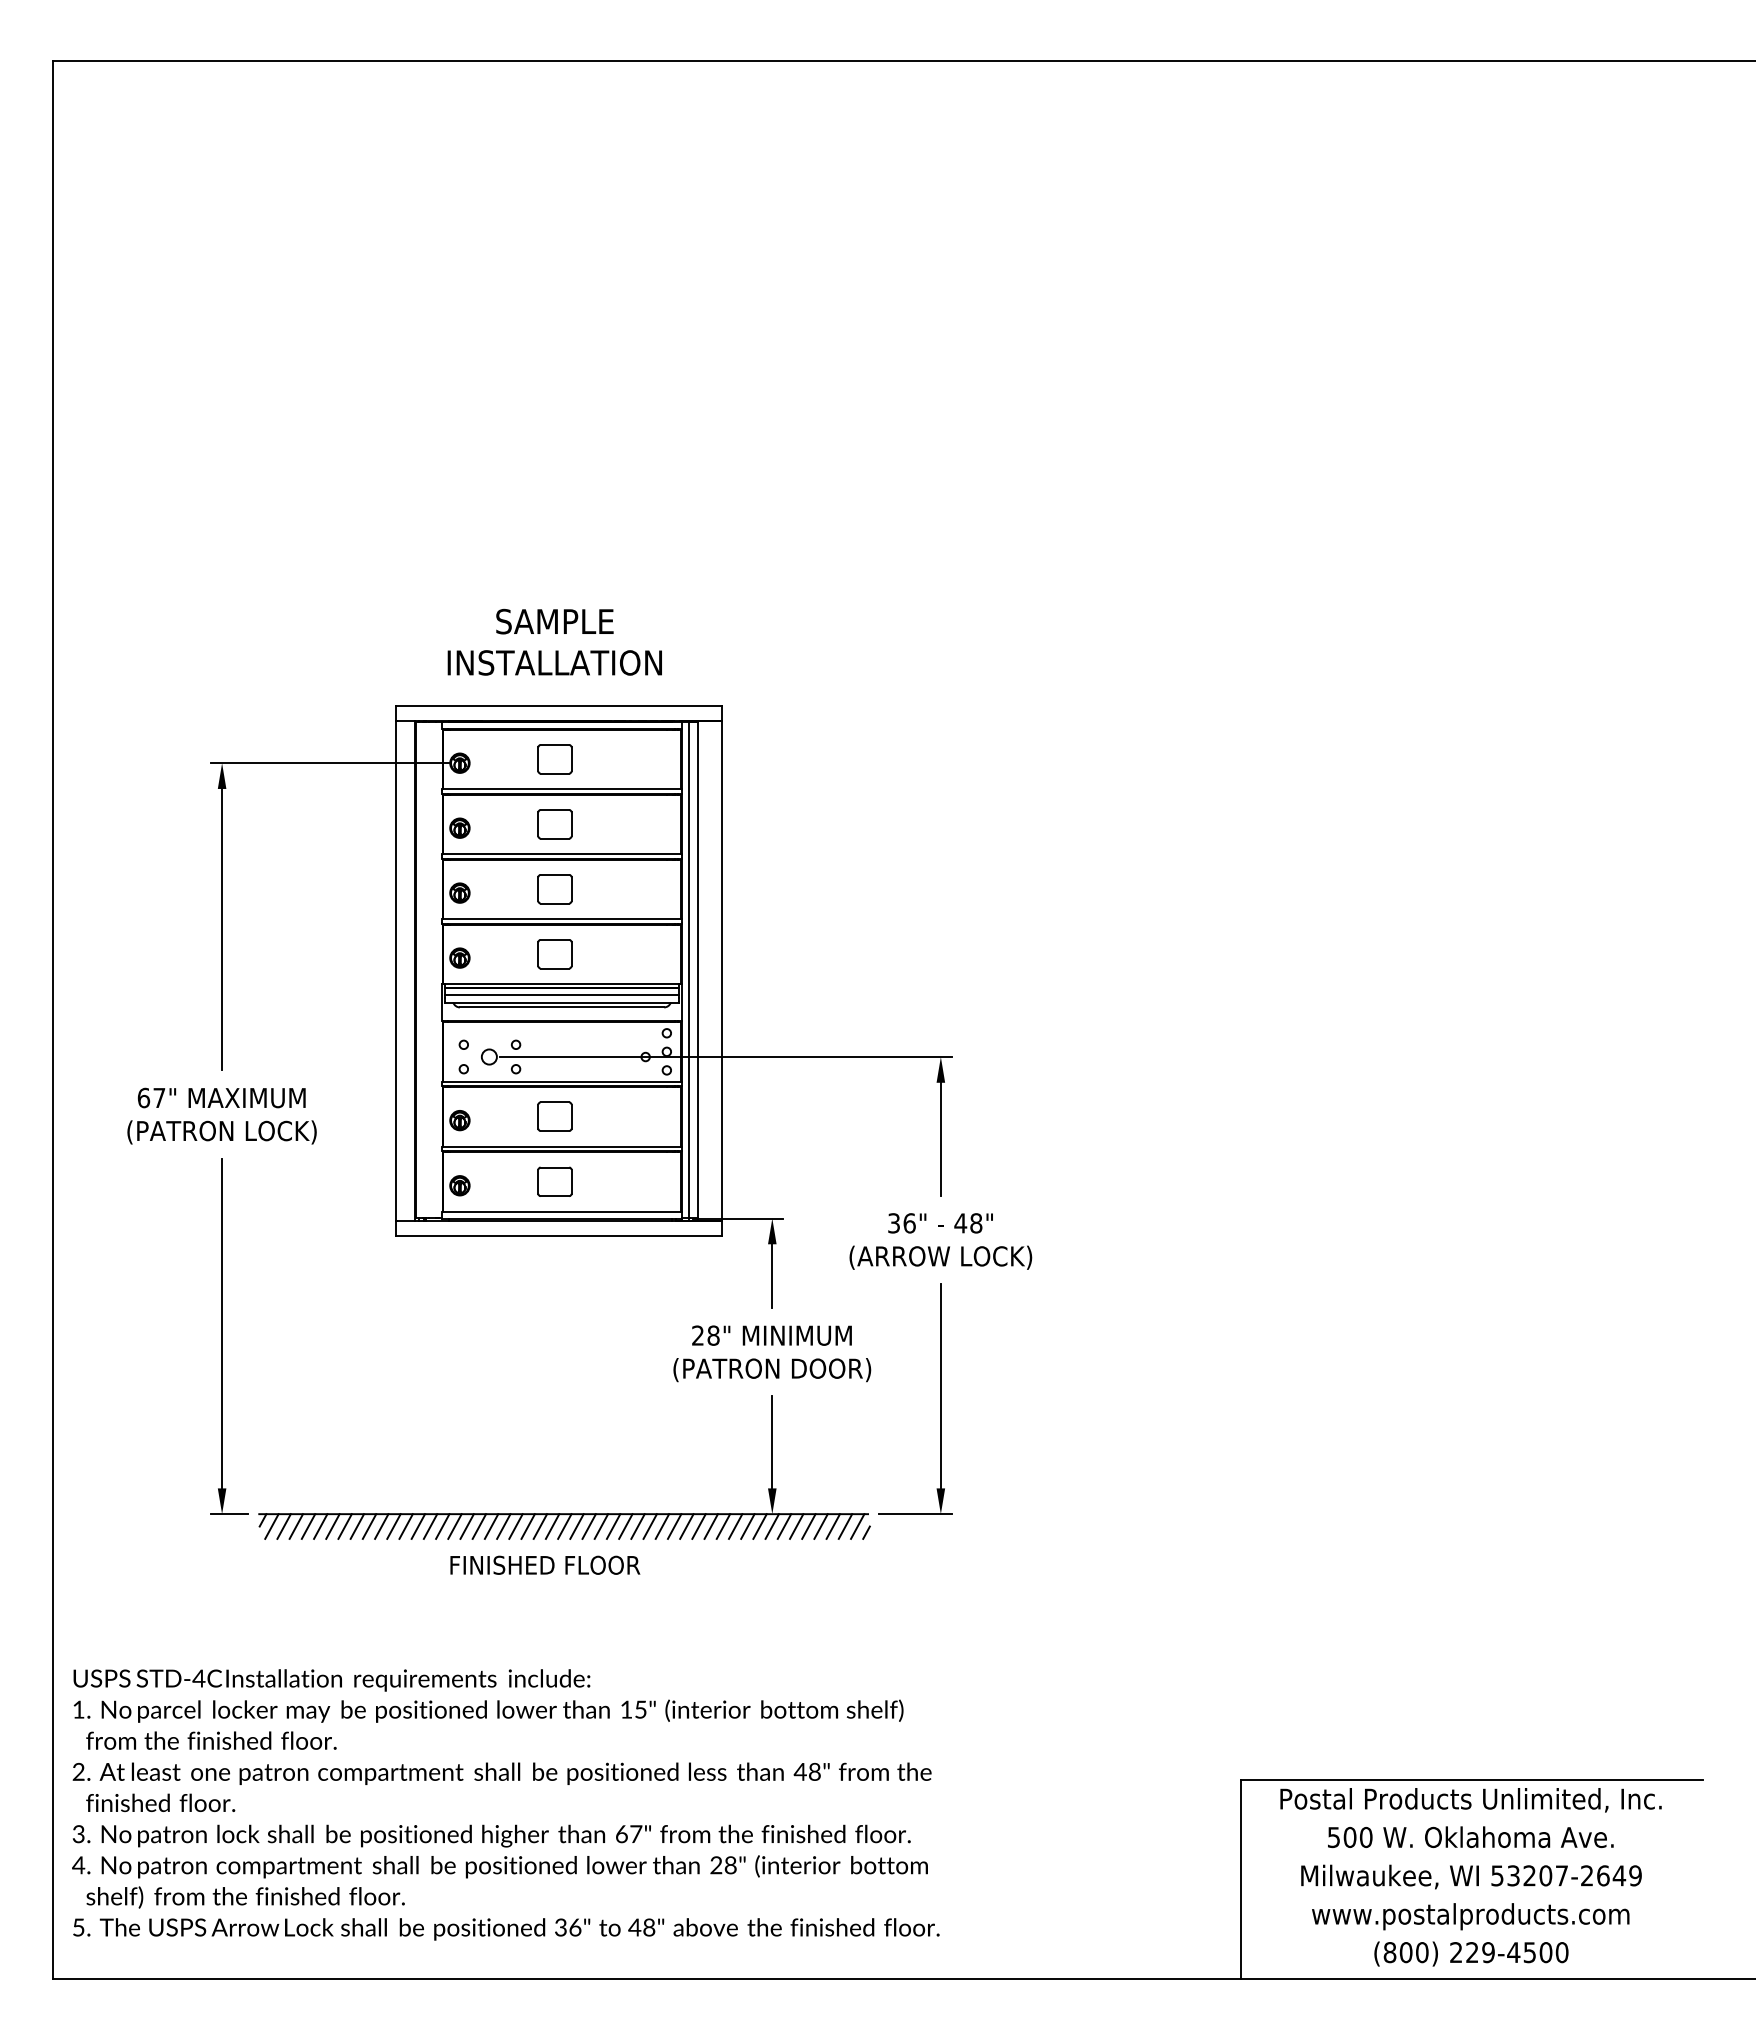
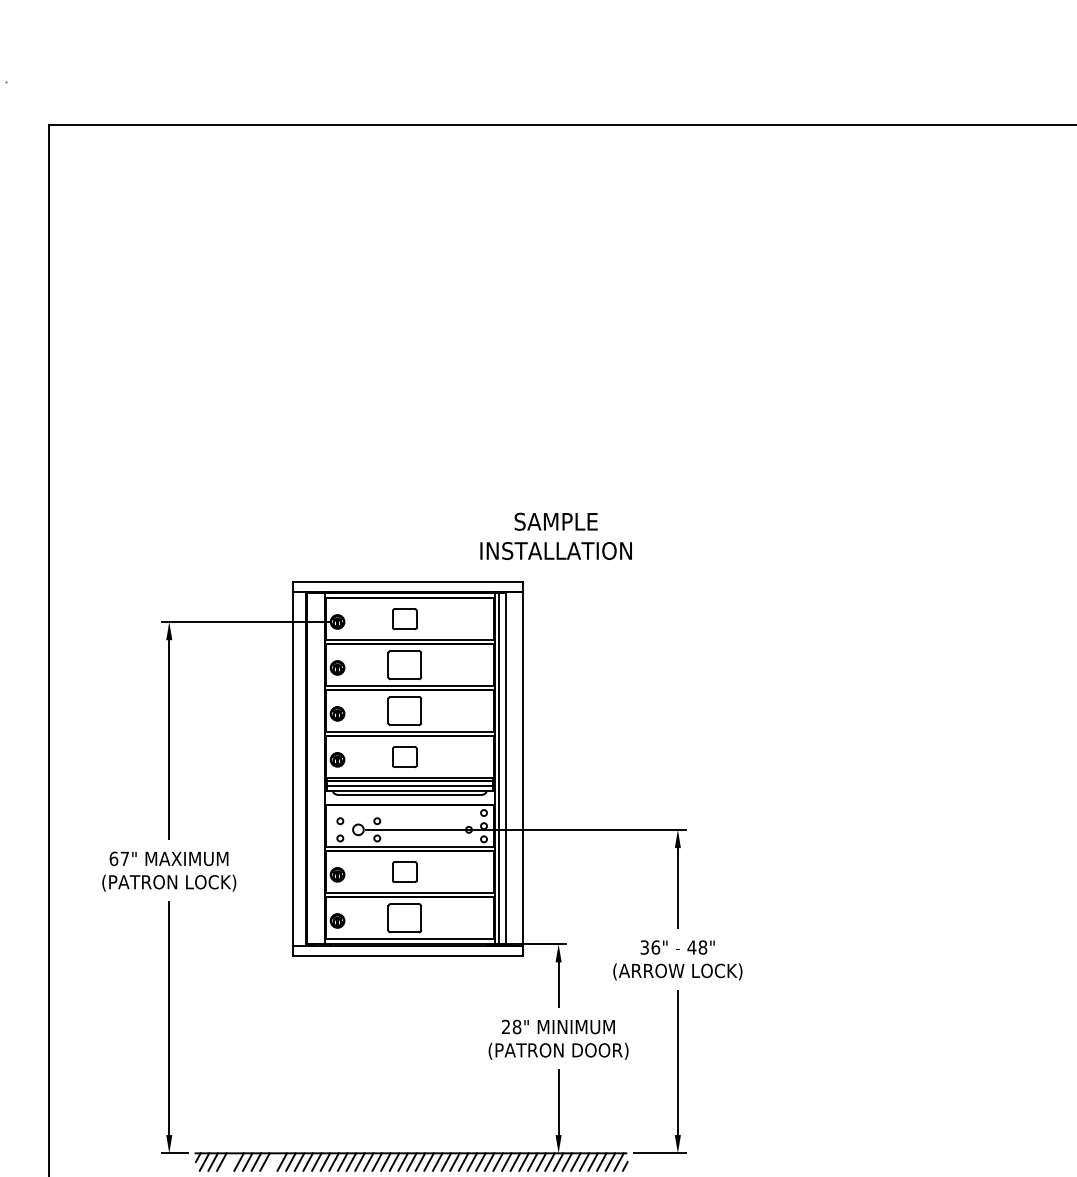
text: (554, 641) -> (555, 535), moved
part: (554, 824) -> (404, 665), size x1.4
part: (554, 889) -> (404, 711), size x1.4
part: (554, 1181) -> (404, 917), size x1.4
line: (308, 1526) -> (230, 1162), removed
line: (369, 1526) -> (273, 1162), removed

